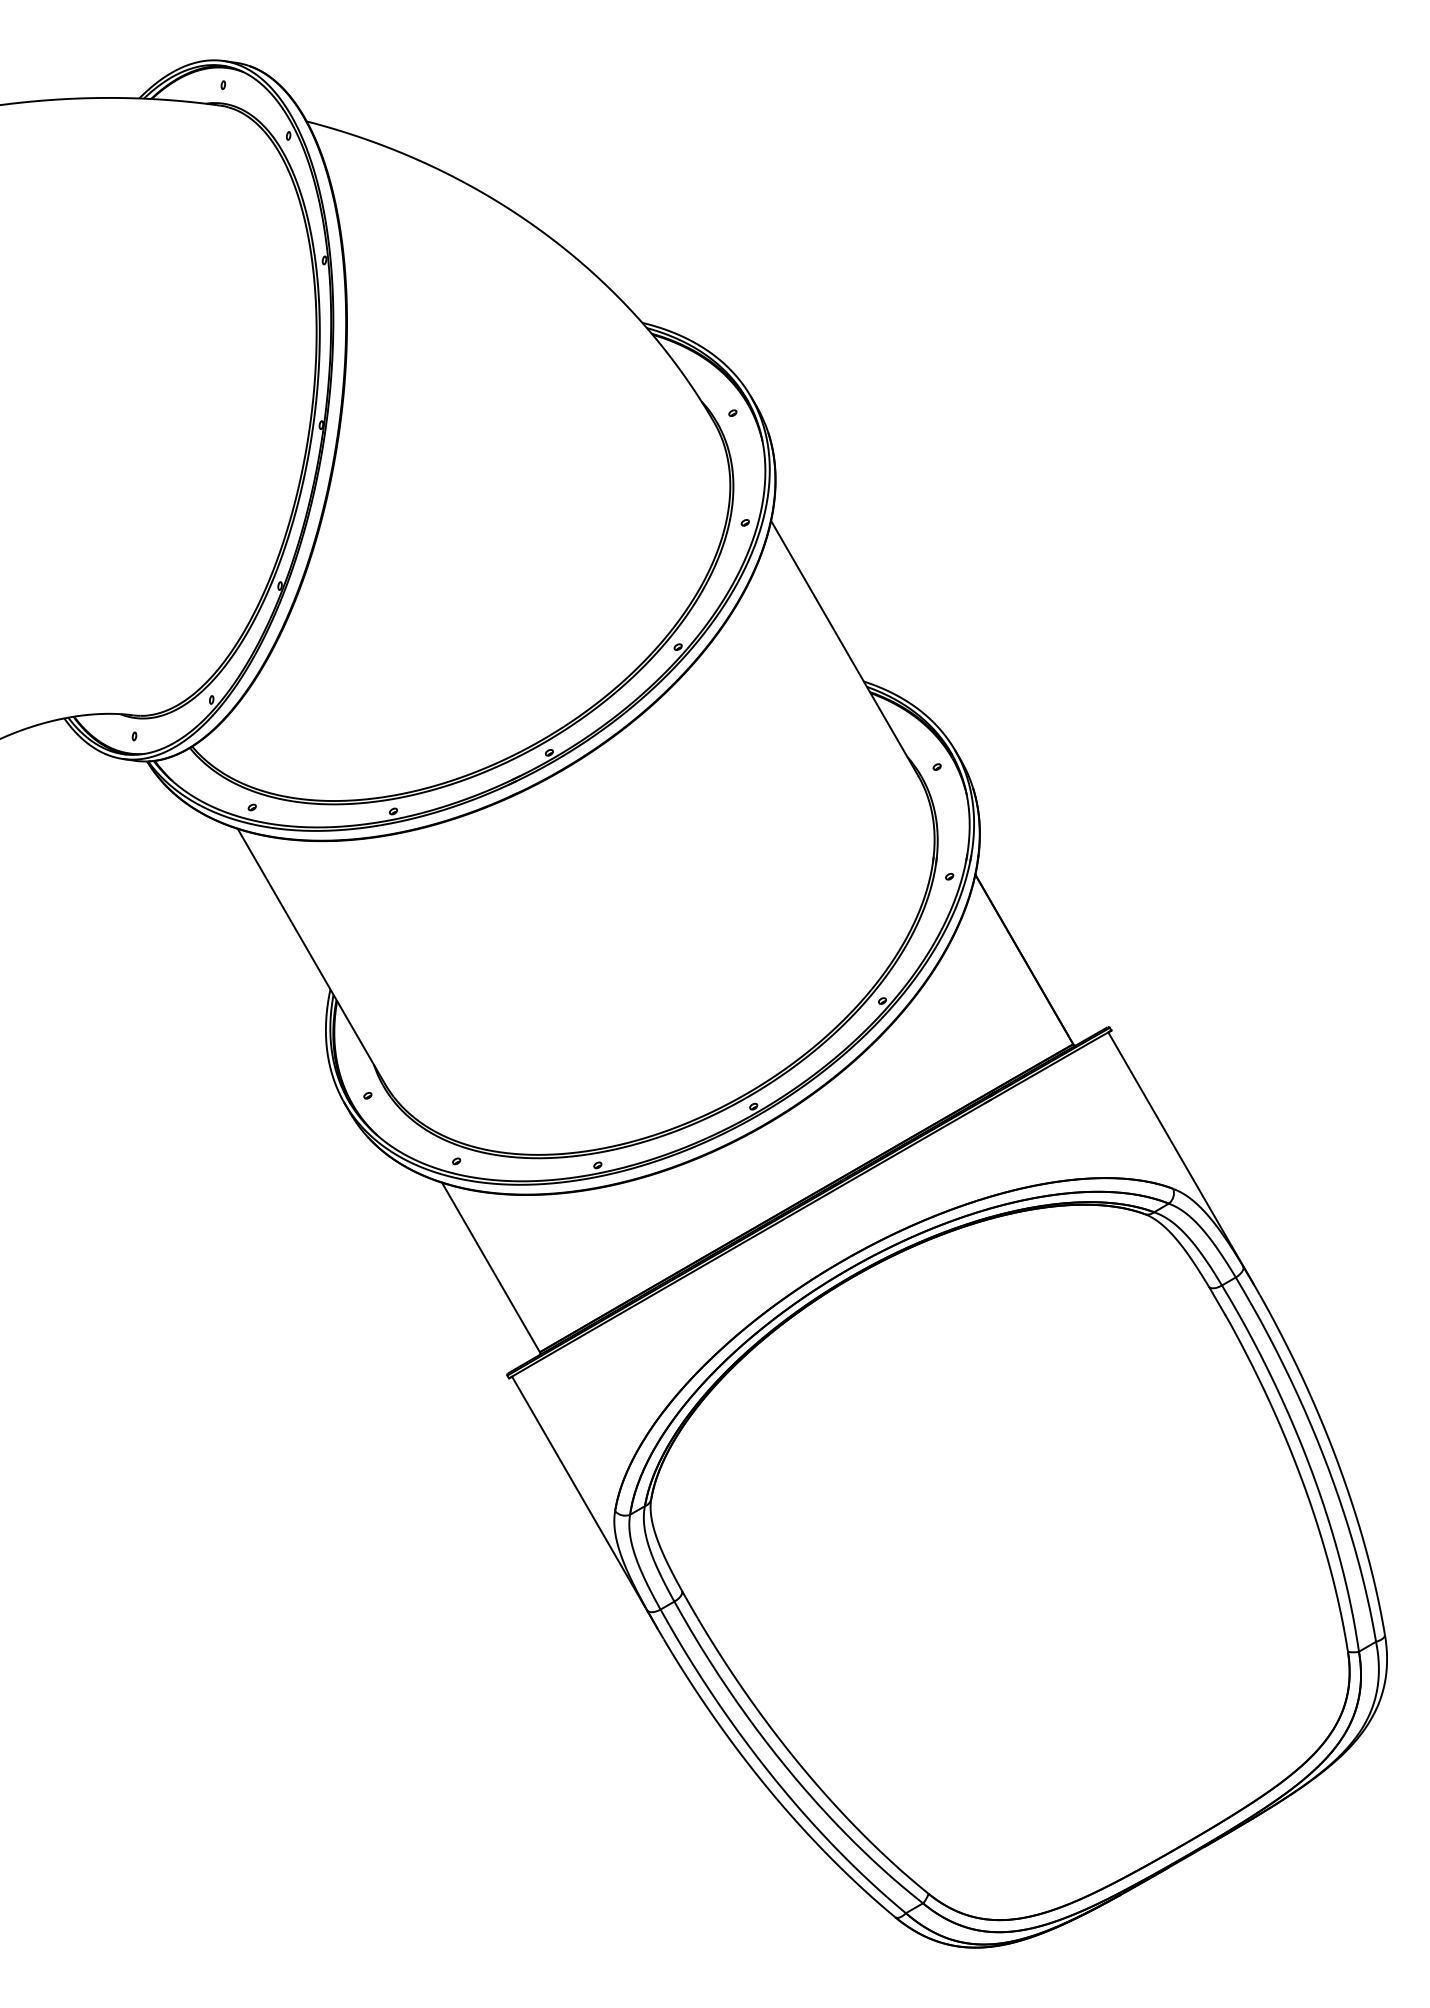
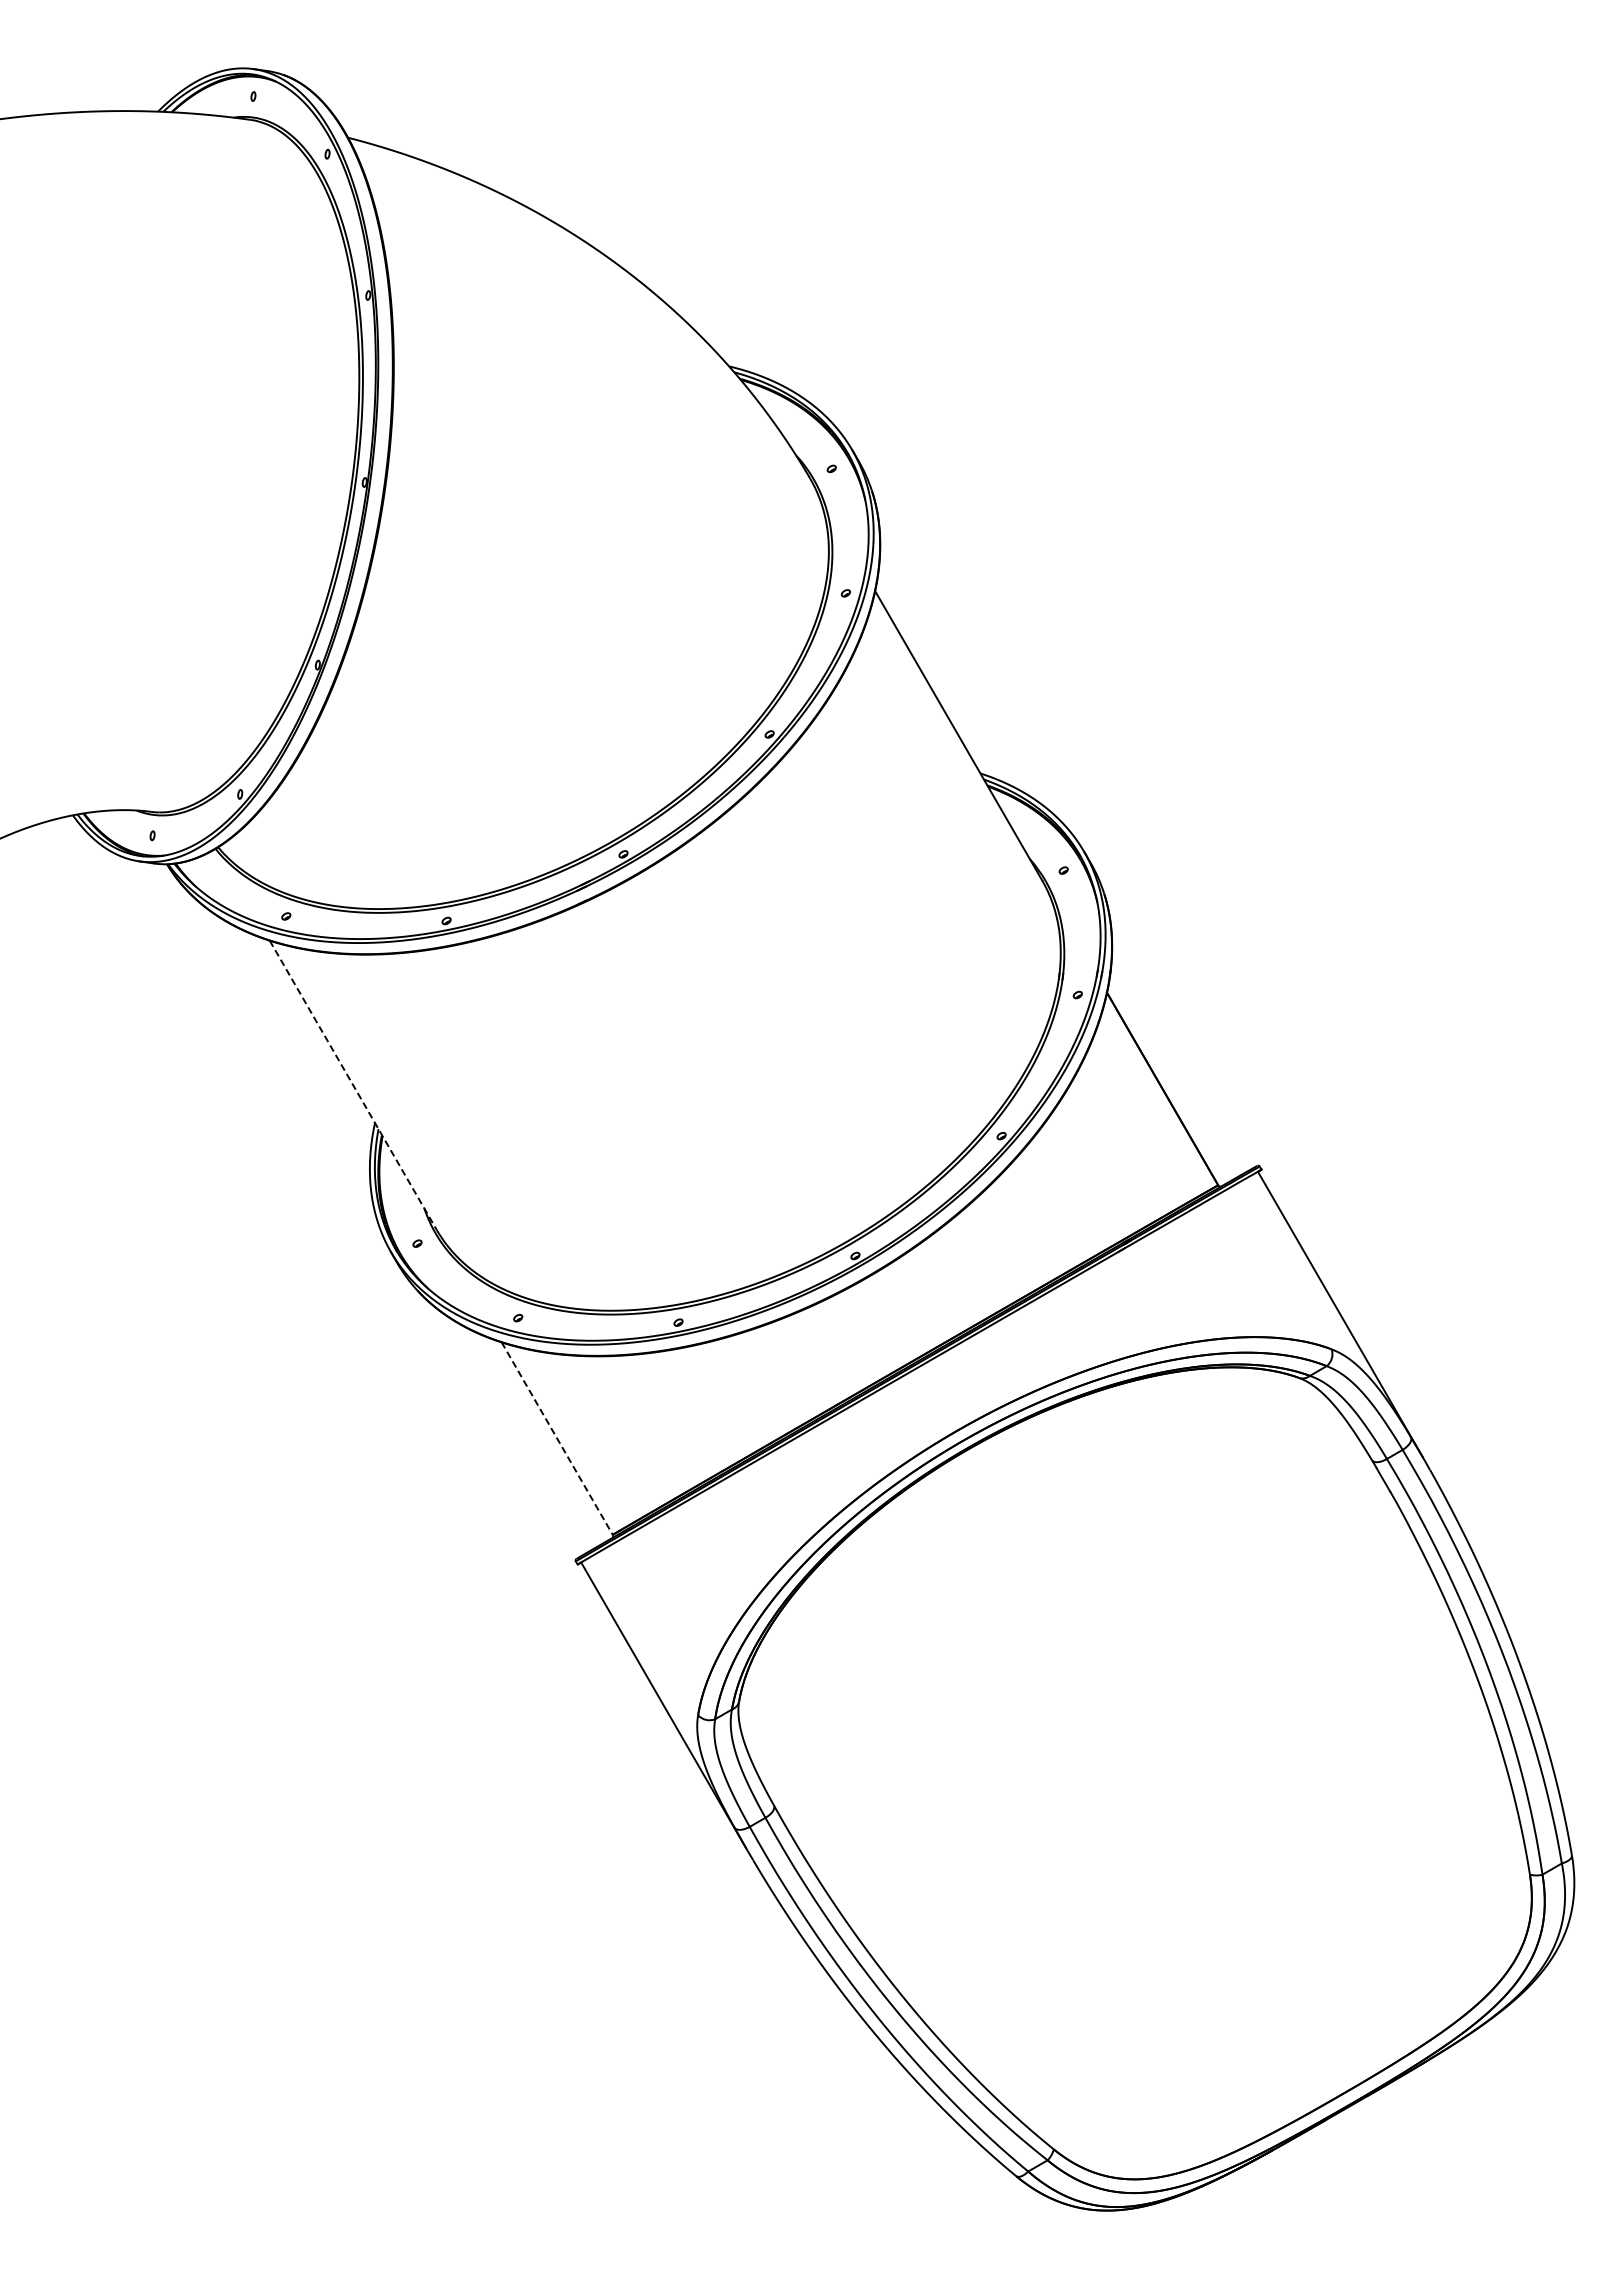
line: (311, 956) -> (353, 1085), solid -> dashed
line: (491, 1268) -> (557, 1439), solid -> dashed

